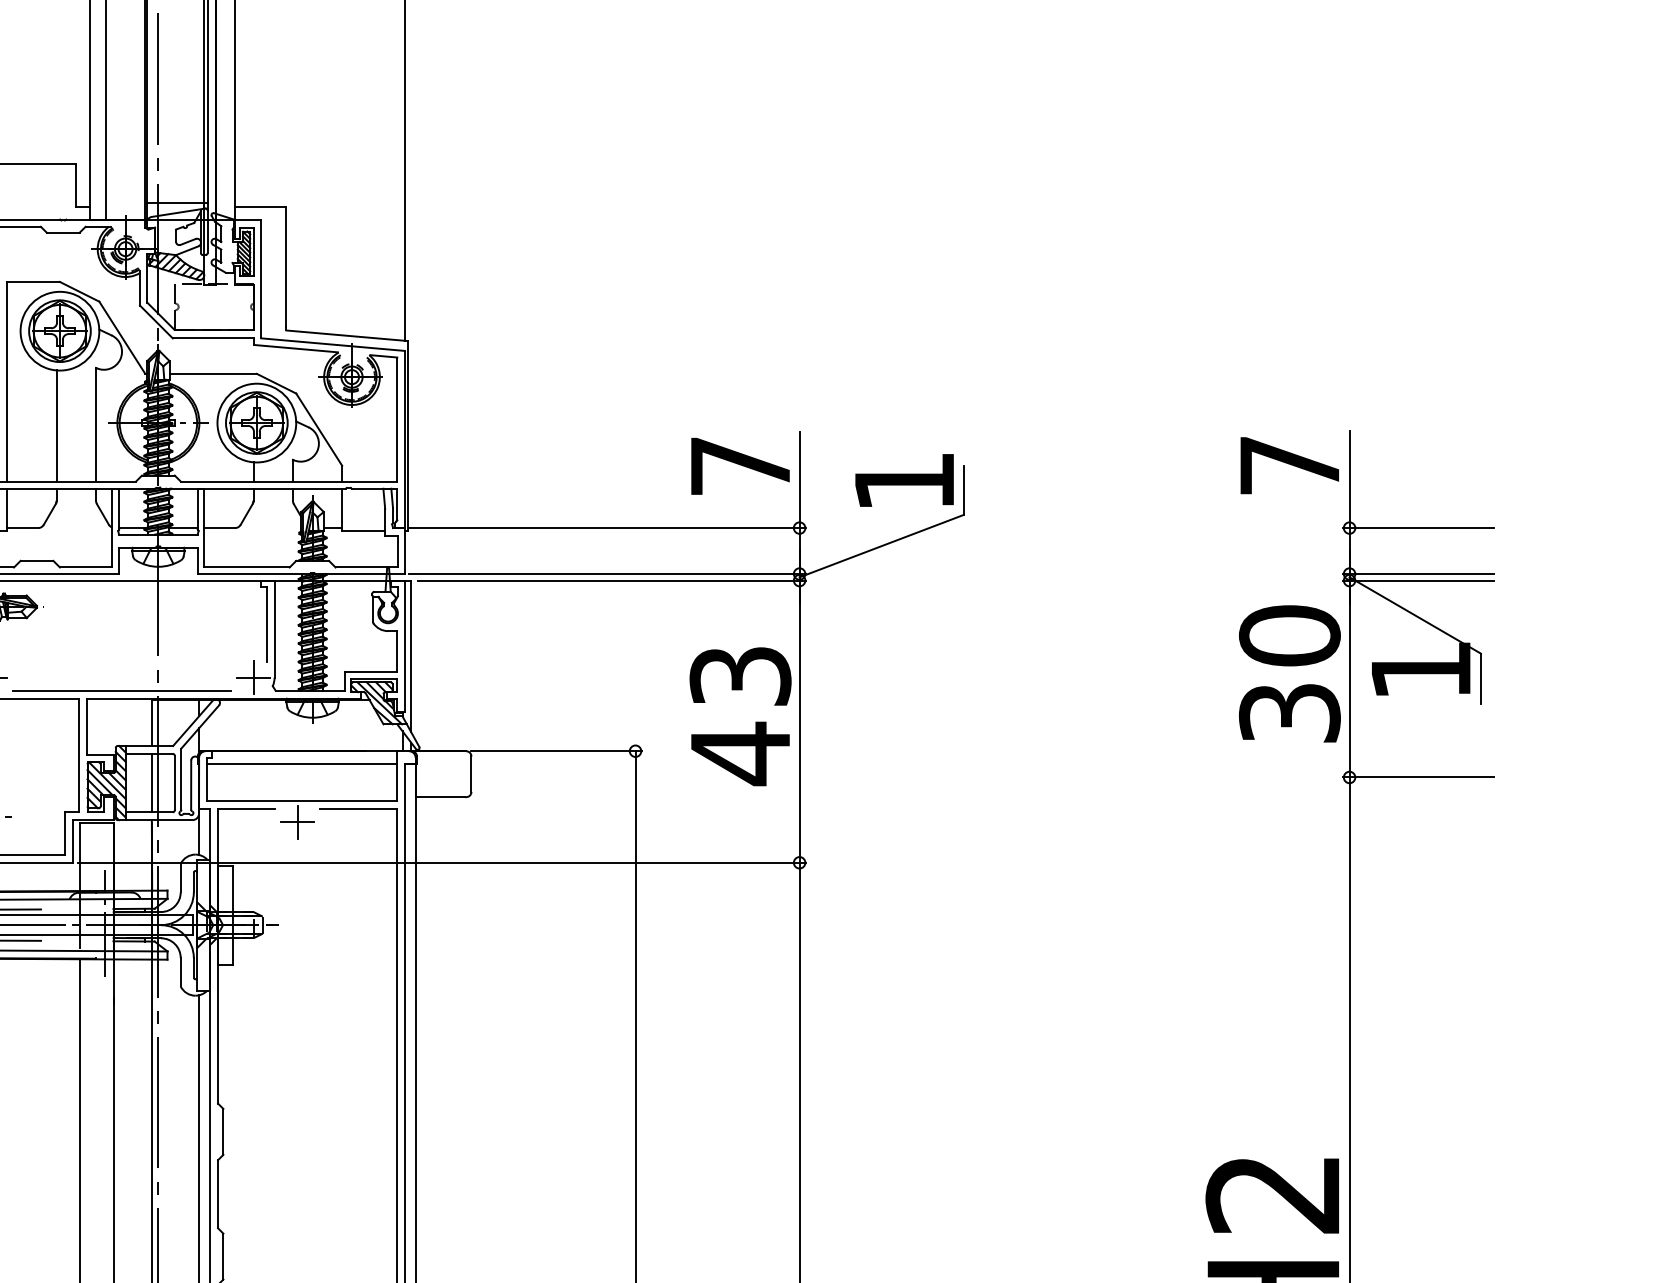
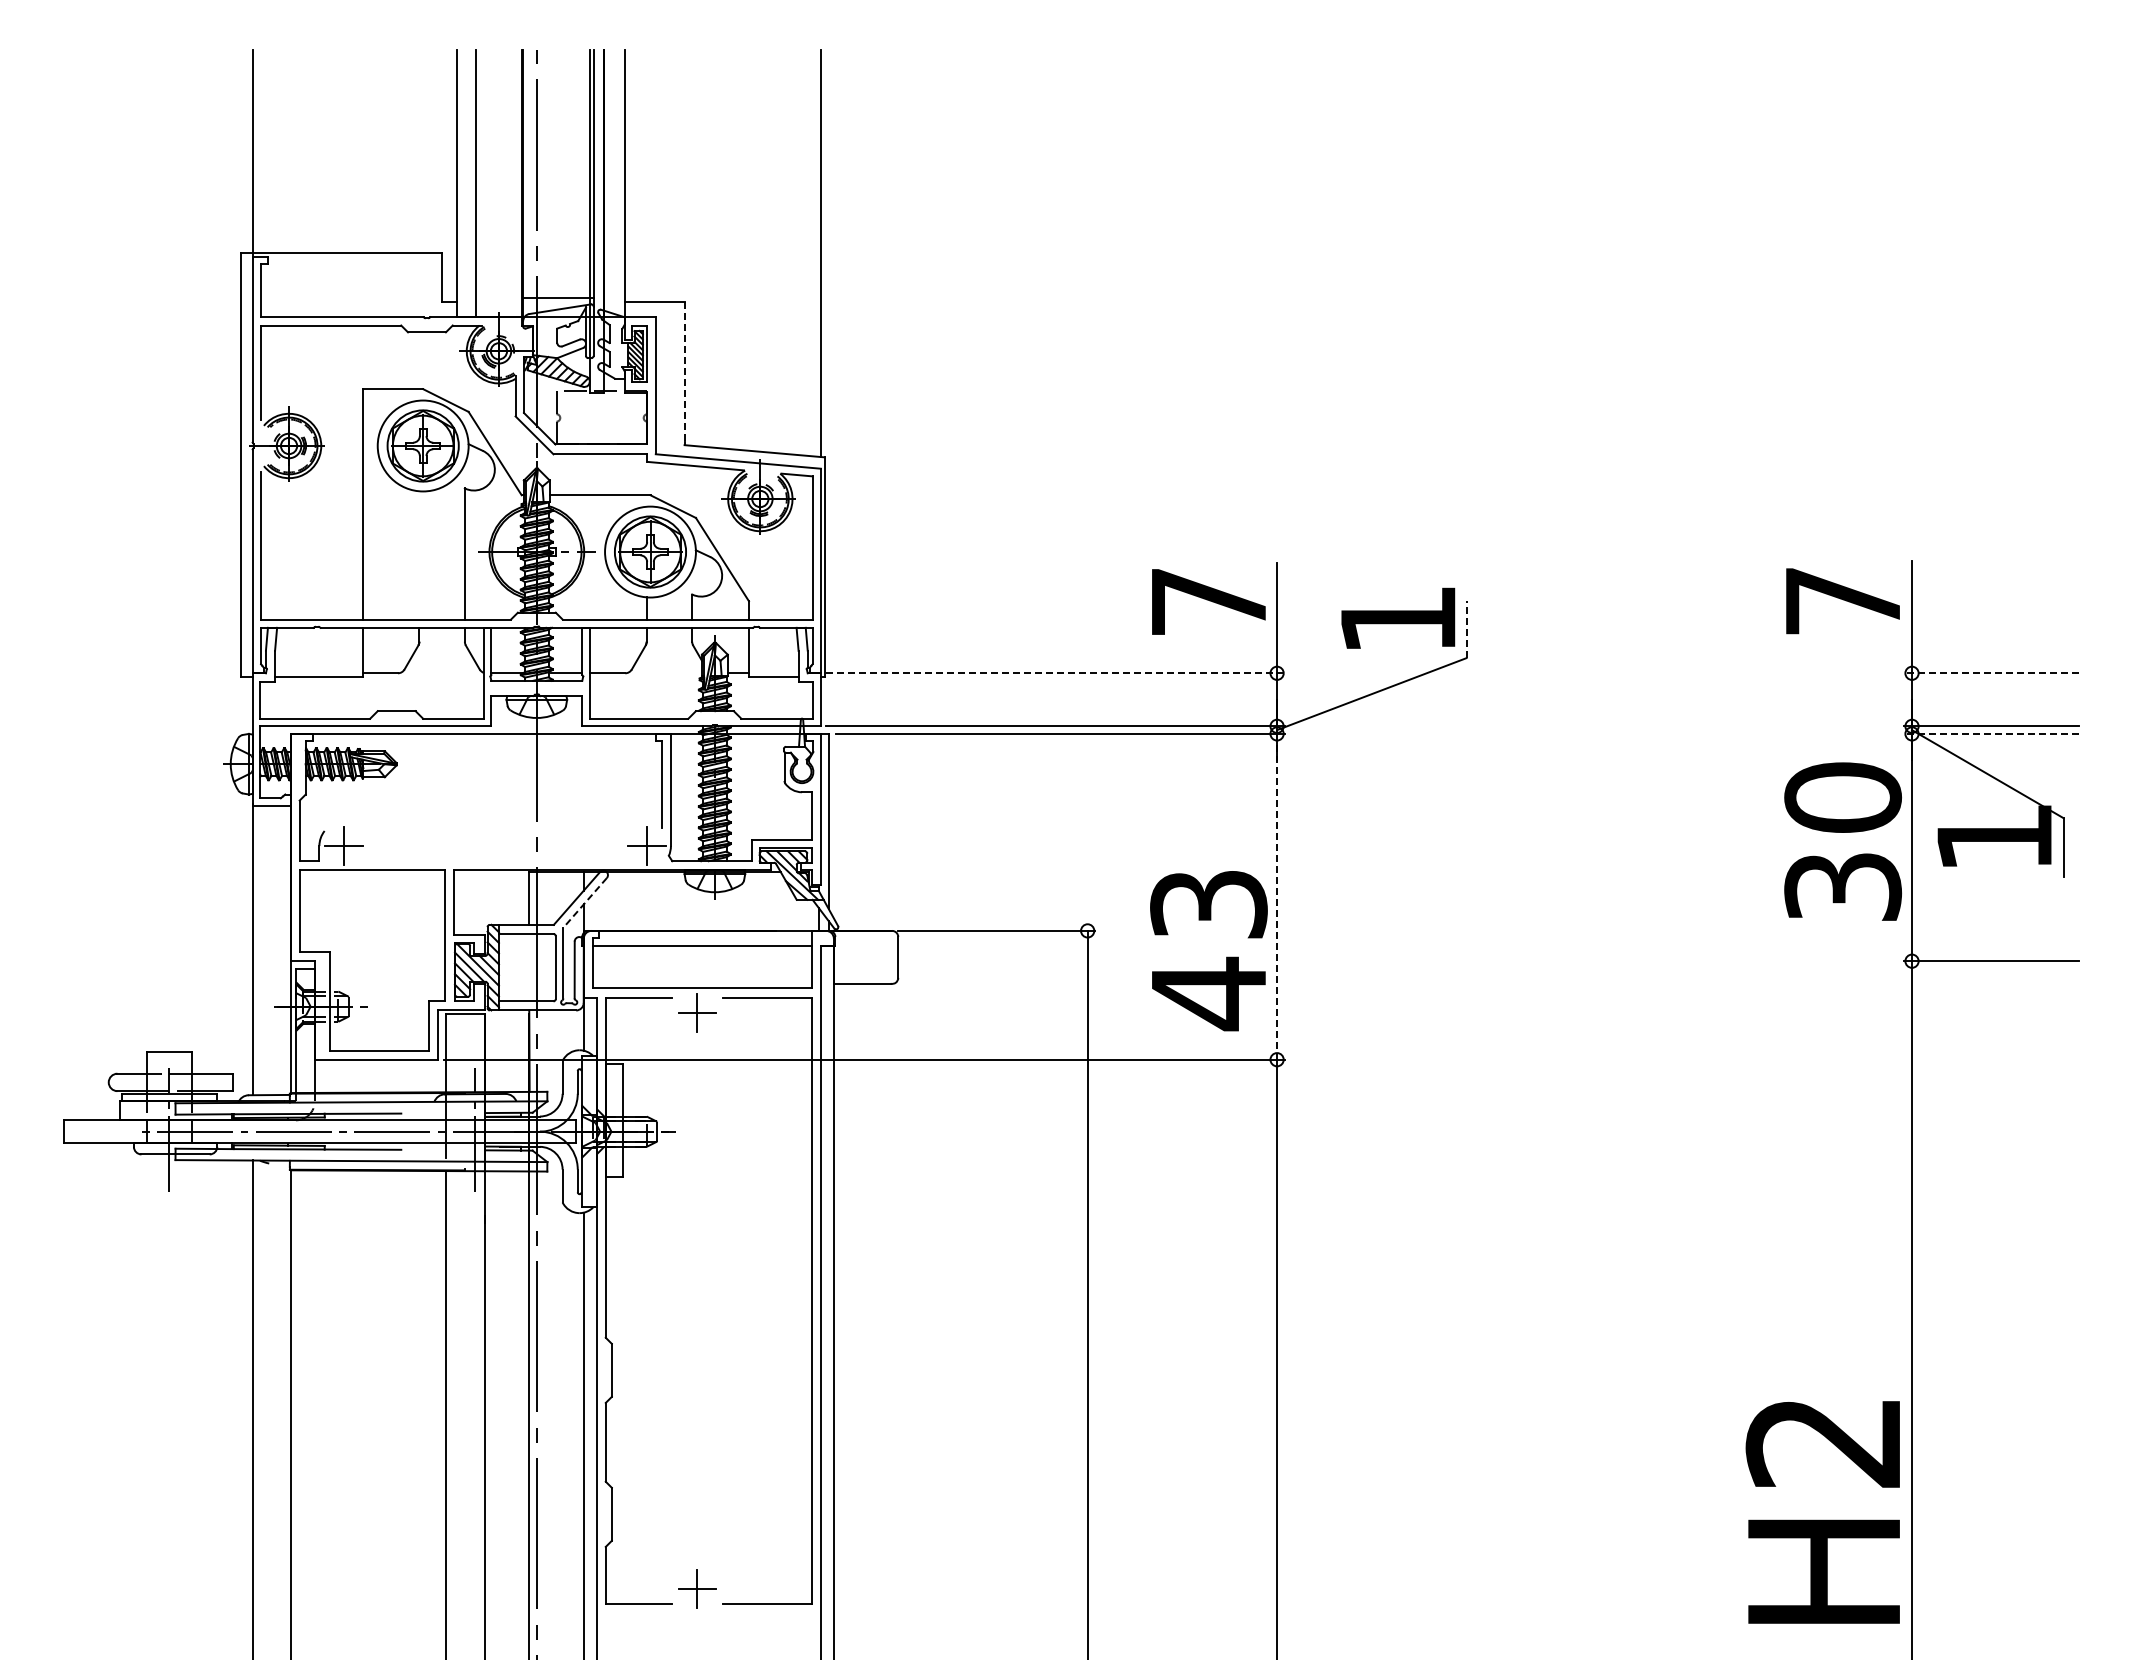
line: (286, 266) -> (684, 371), solid -> dashed
line: (56, 426) -> (419, 555), removed
line: (963, 490) -> (1466, 629), solid -> dashed
line: (607, 528) -> (1055, 673), solid -> dashed
line: (1418, 528) -> (1991, 673), solid -> dashed
line: (1418, 580) -> (1991, 733), solid -> dashed
line: (122, 691) -> (495, 861), removed
text: (740, 717) -> (1208, 951), moved
line: (799, 721) -> (1277, 896), solid -> dashed
line: (199, 727) -> (584, 903), solid -> dashed
line: (152, 782) -> (529, 967), removed

